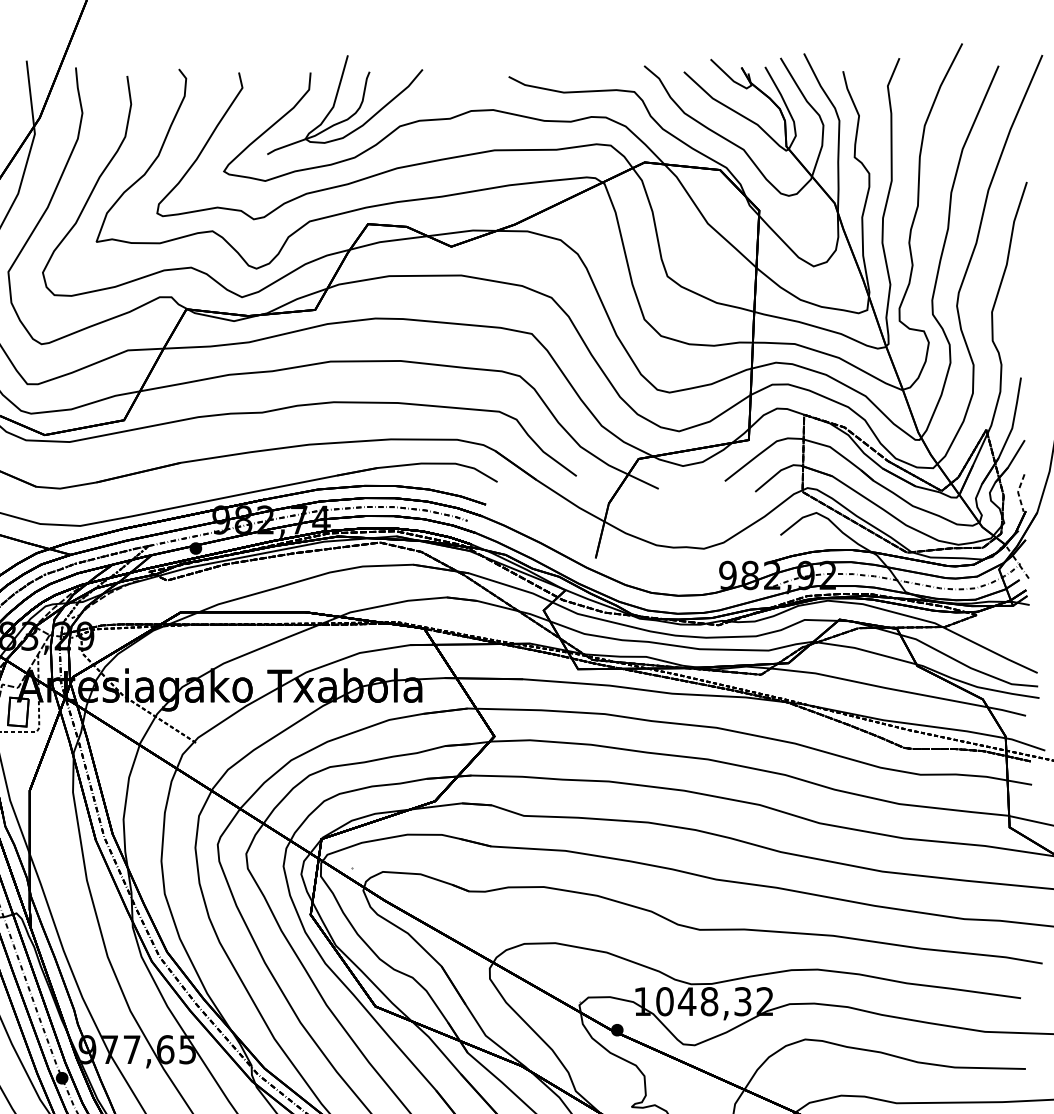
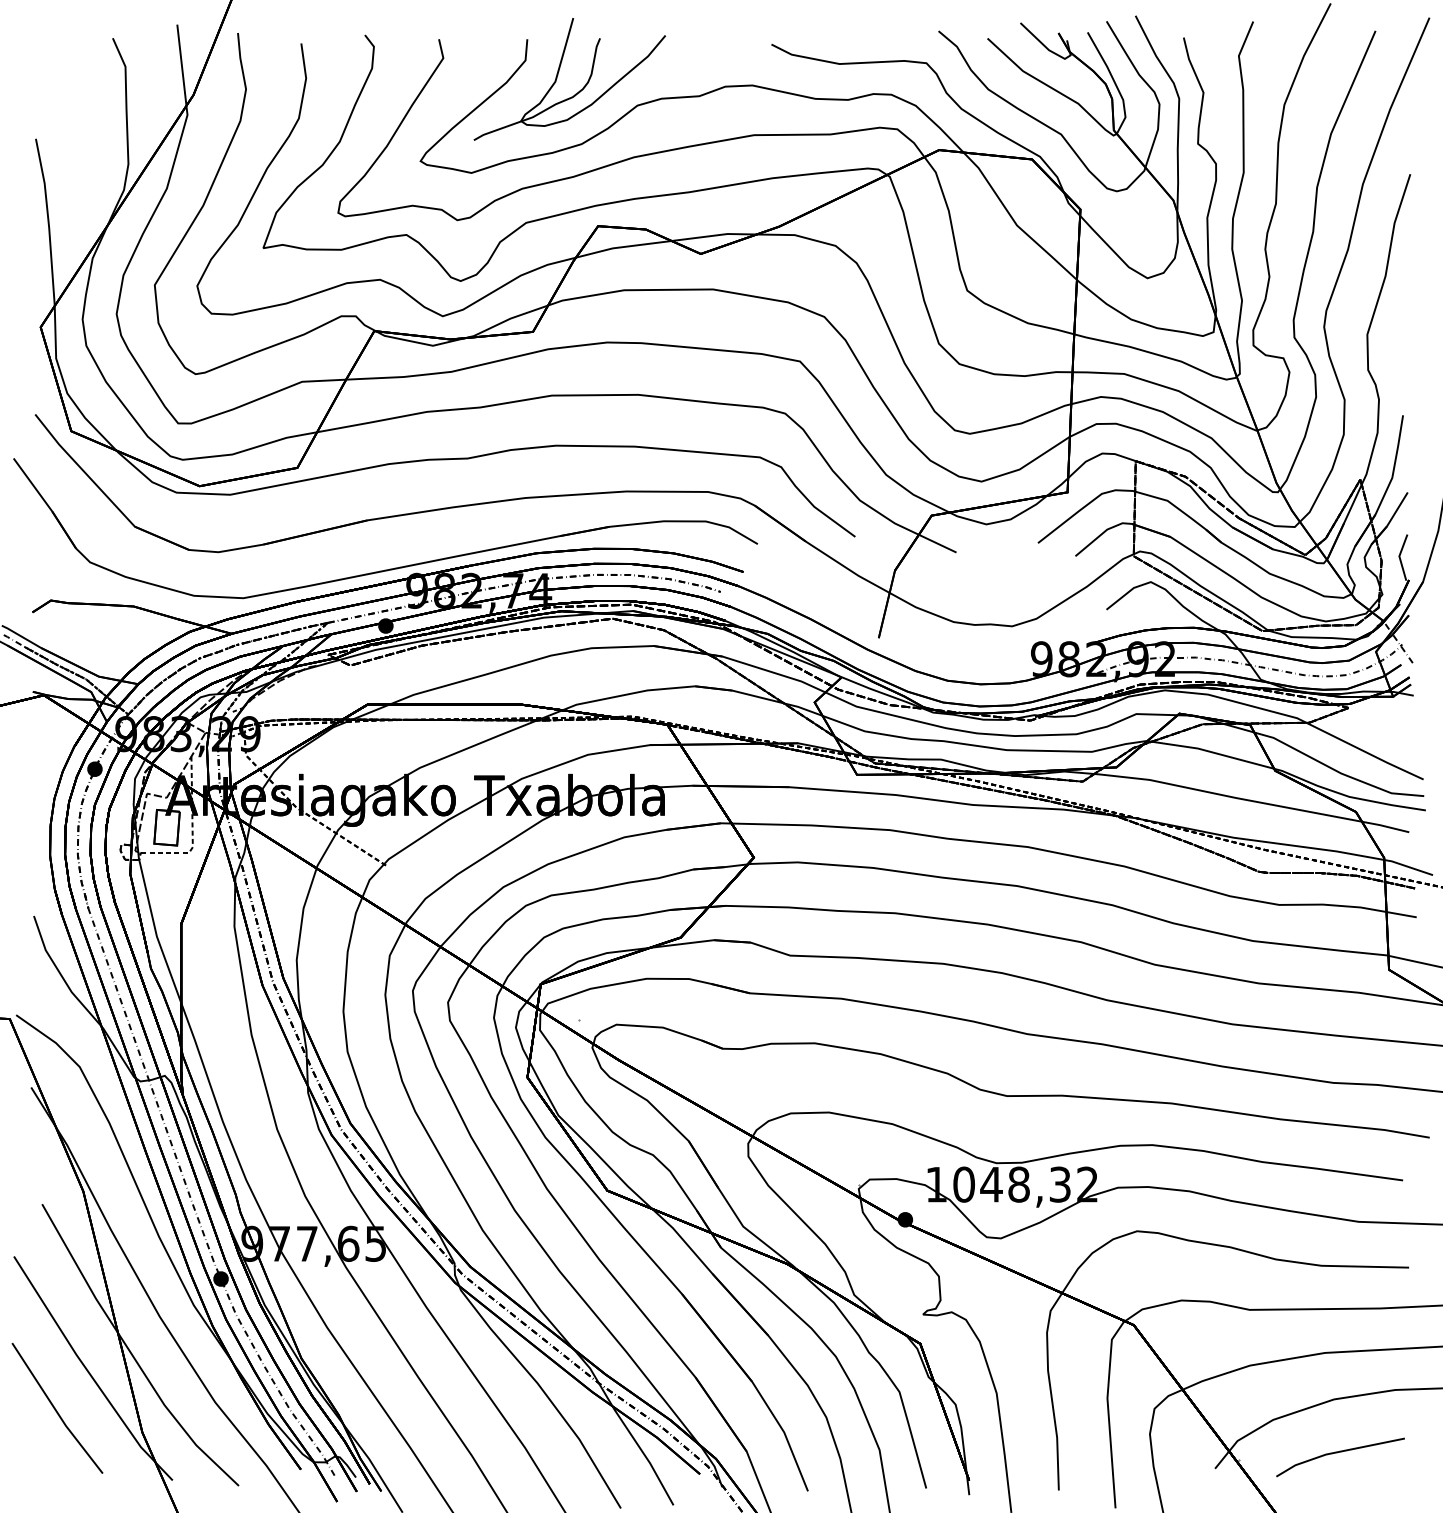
line: (1018, 492) -> (1399, 557), dashed -> solid

